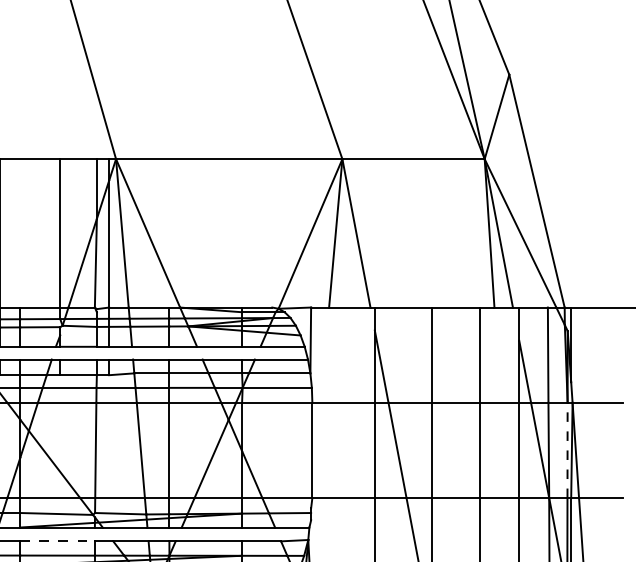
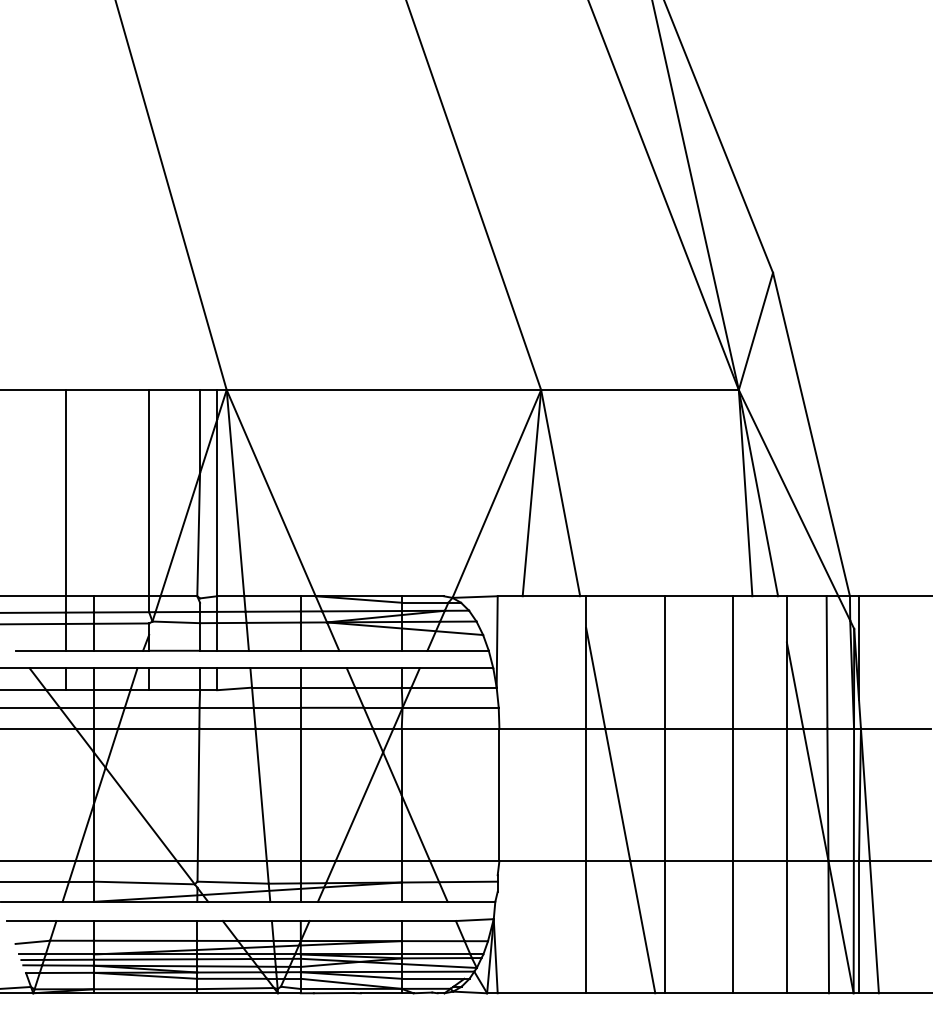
line: (567, 450) -> (853, 794), dashed -> solid
line: (57, 541) -> (145, 921), dashed -> solid

